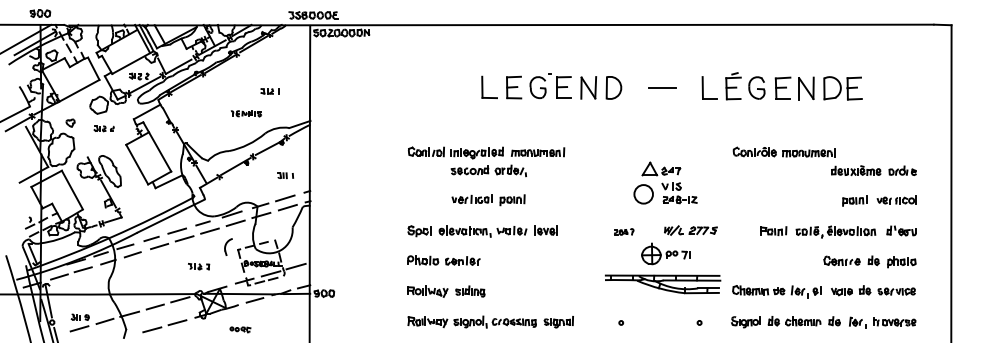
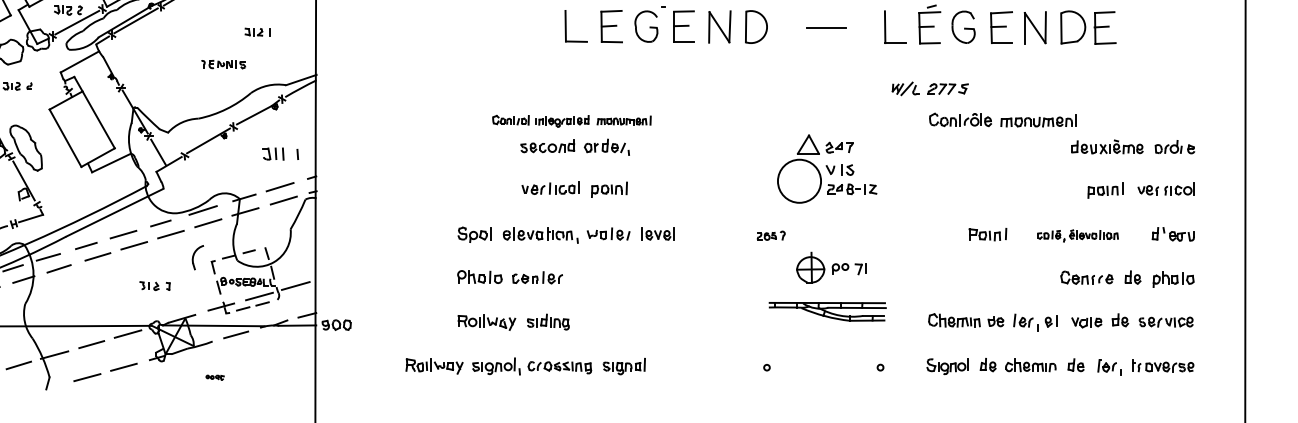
part: (486, 152) -> (571, 120), size x0.7
part: (285, 175) -> (280, 153), size x1.6
circle: (643, 194) -> (799, 181), size x1.6
part: (690, 230) -> (929, 88), moved
part: (835, 231) -> (1077, 235), size x0.7
part: (663, 284) -> (828, 311), size x0.7
part: (490, 321) -> (525, 365), moved
part: (240, 329) -> (215, 377), size x0.6

